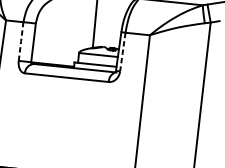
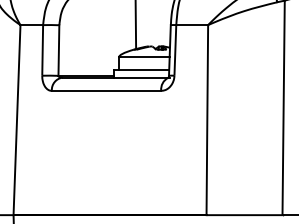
line: (20, 41) -> (42, 50), dashed -> solid
line: (122, 52) -> (175, 51), dashed -> solid

